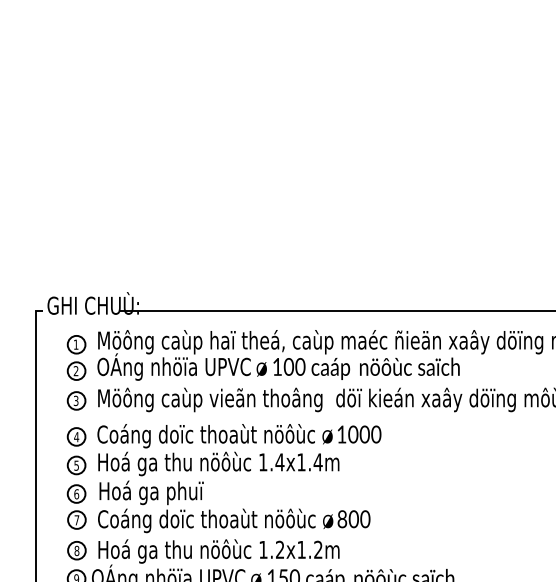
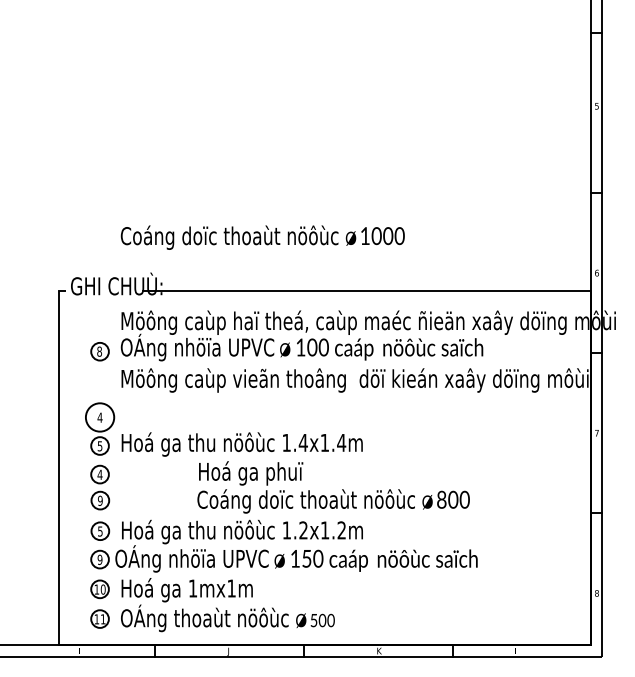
part: (76, 343) -> (99, 324), removed
text: (76, 370) -> (99, 351), 2 -> 8
part: (76, 400) -> (99, 381), removed
text: (239, 435) -> (262, 237), moved
circle: (76, 436) -> (99, 417), size x1.6
text: (76, 493) -> (99, 474), 6 -> 4
text: (234, 506) -> (333, 487), moved
text: (77, 519) -> (100, 500), 7 -> 9
text: (77, 550) -> (100, 531), 8 -> 5

